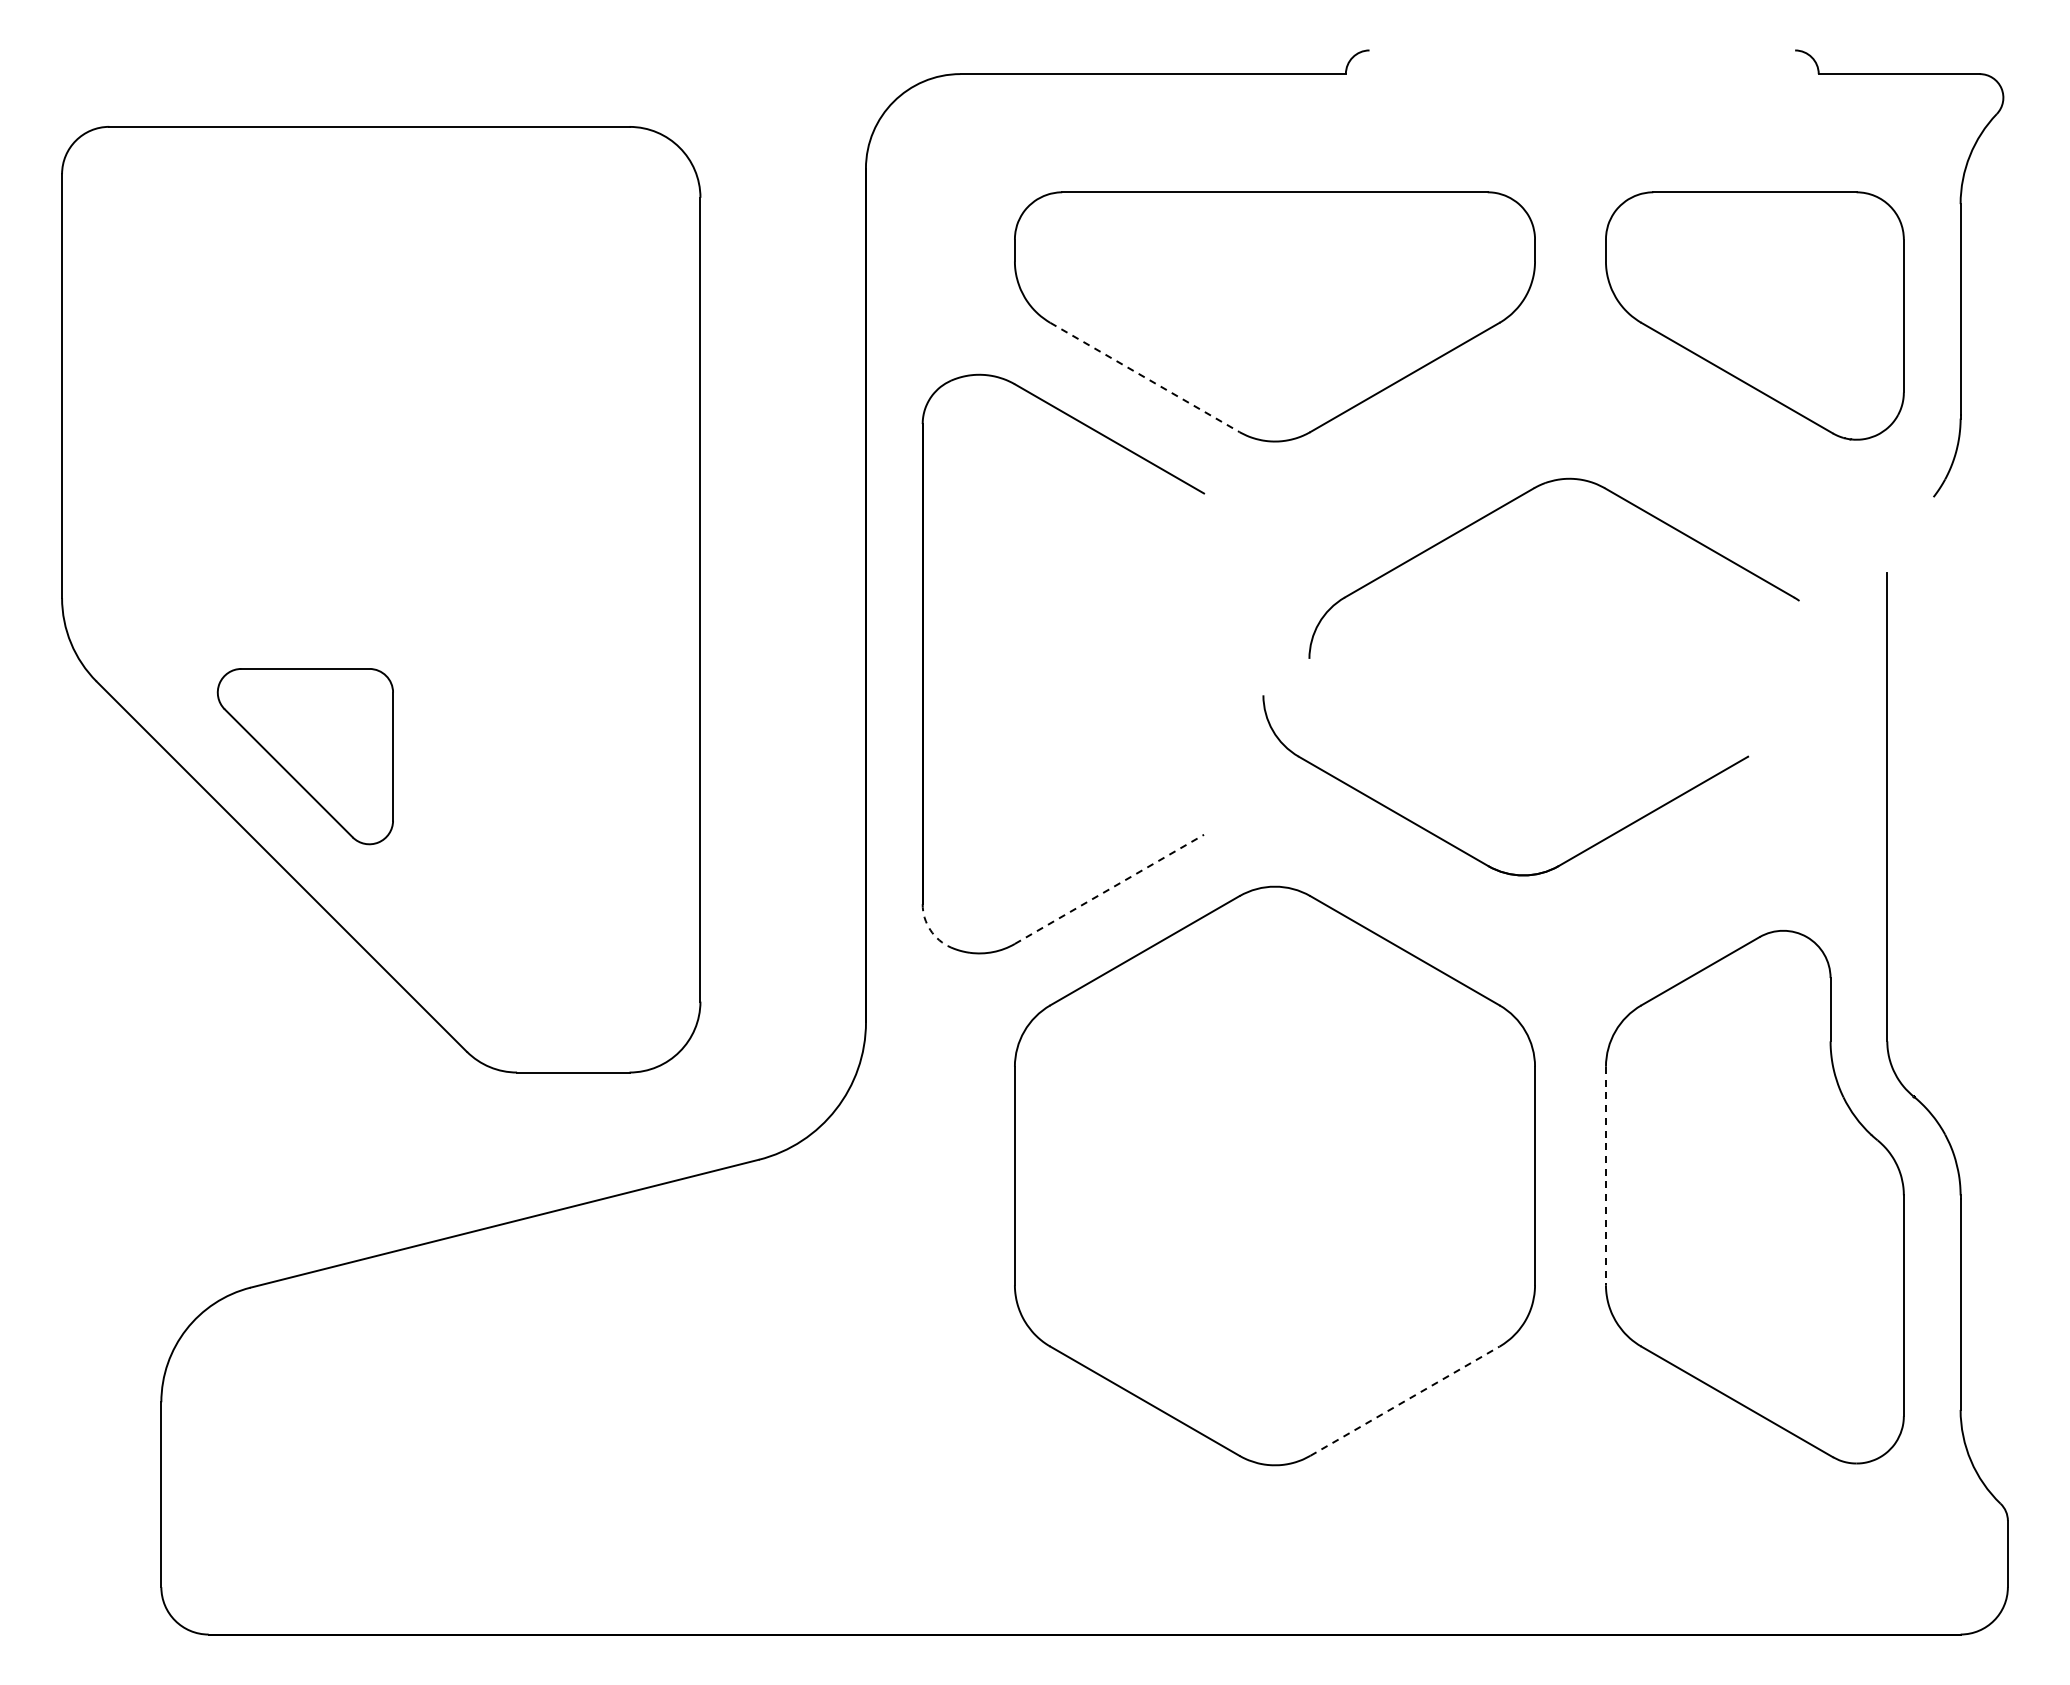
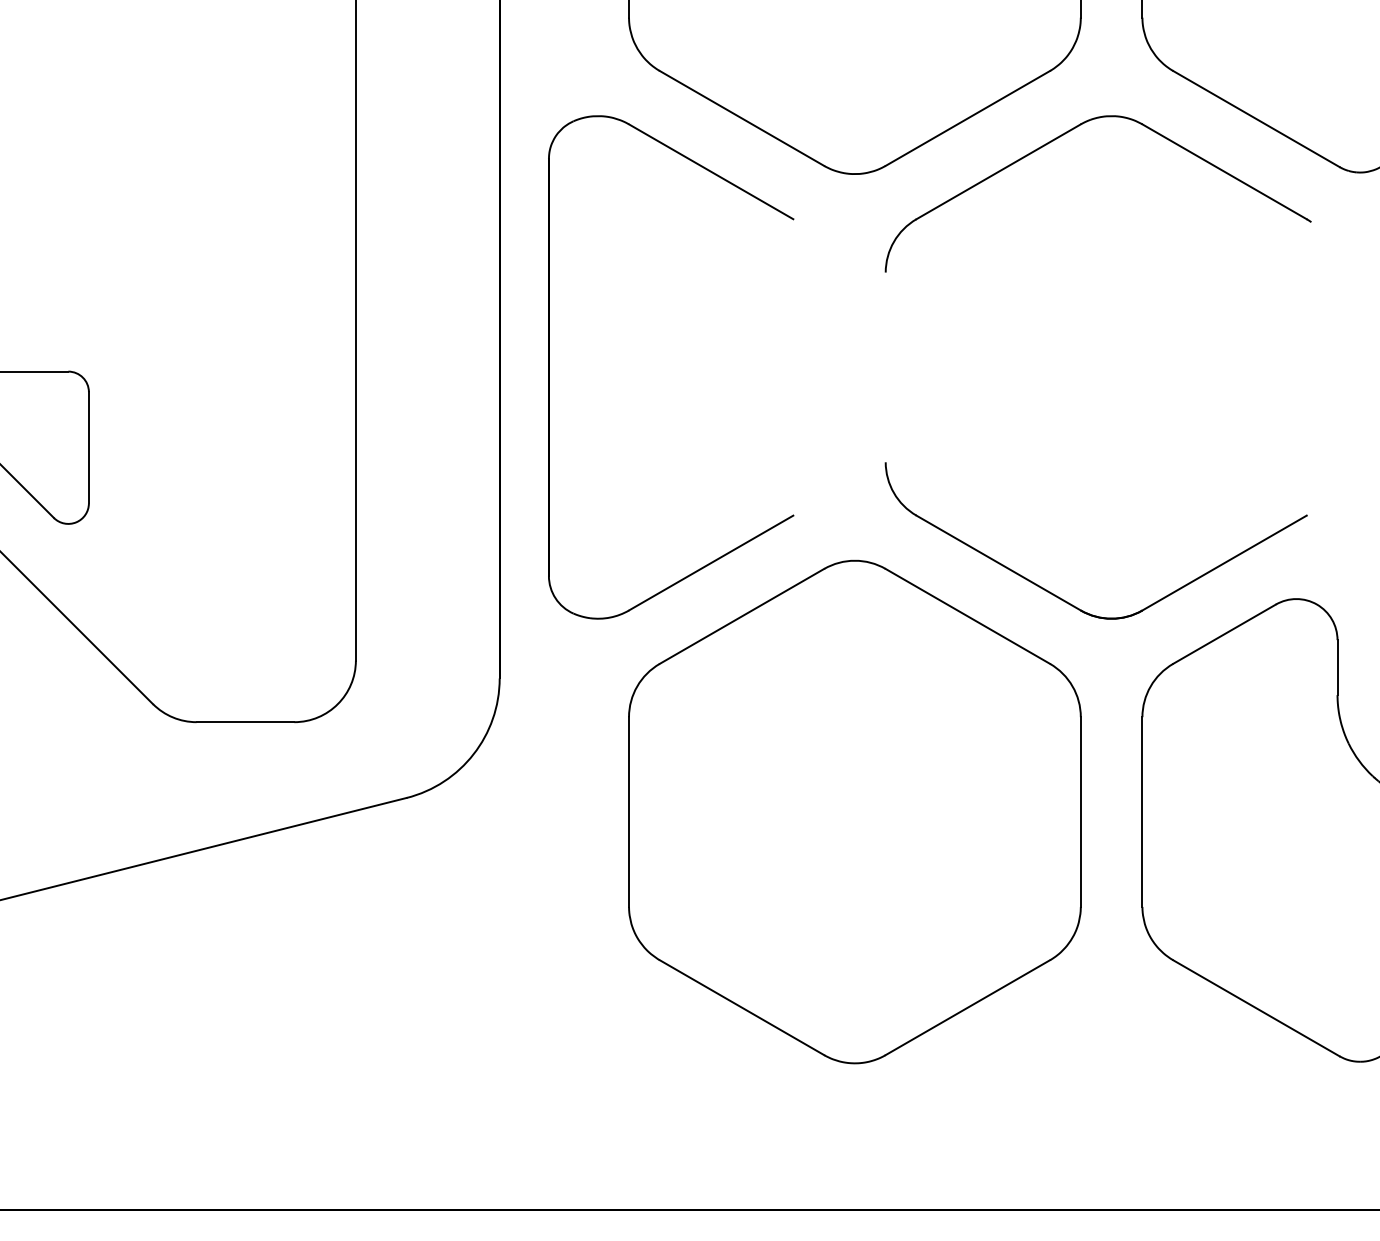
line: (1145, 377) -> (742, 118), dashed -> solid
part: (1515, 500) -> (1064, 134), moved
part: (1465, 851) -> (1061, 597), moved
line: (1109, 889) -> (711, 563), dashed -> solid
arc: (930, 930) -> (555, 598), dashed -> solid
line: (1605, 1176) -> (1142, 812), dashed -> solid
line: (1405, 1400) -> (968, 1007), dashed -> solid

